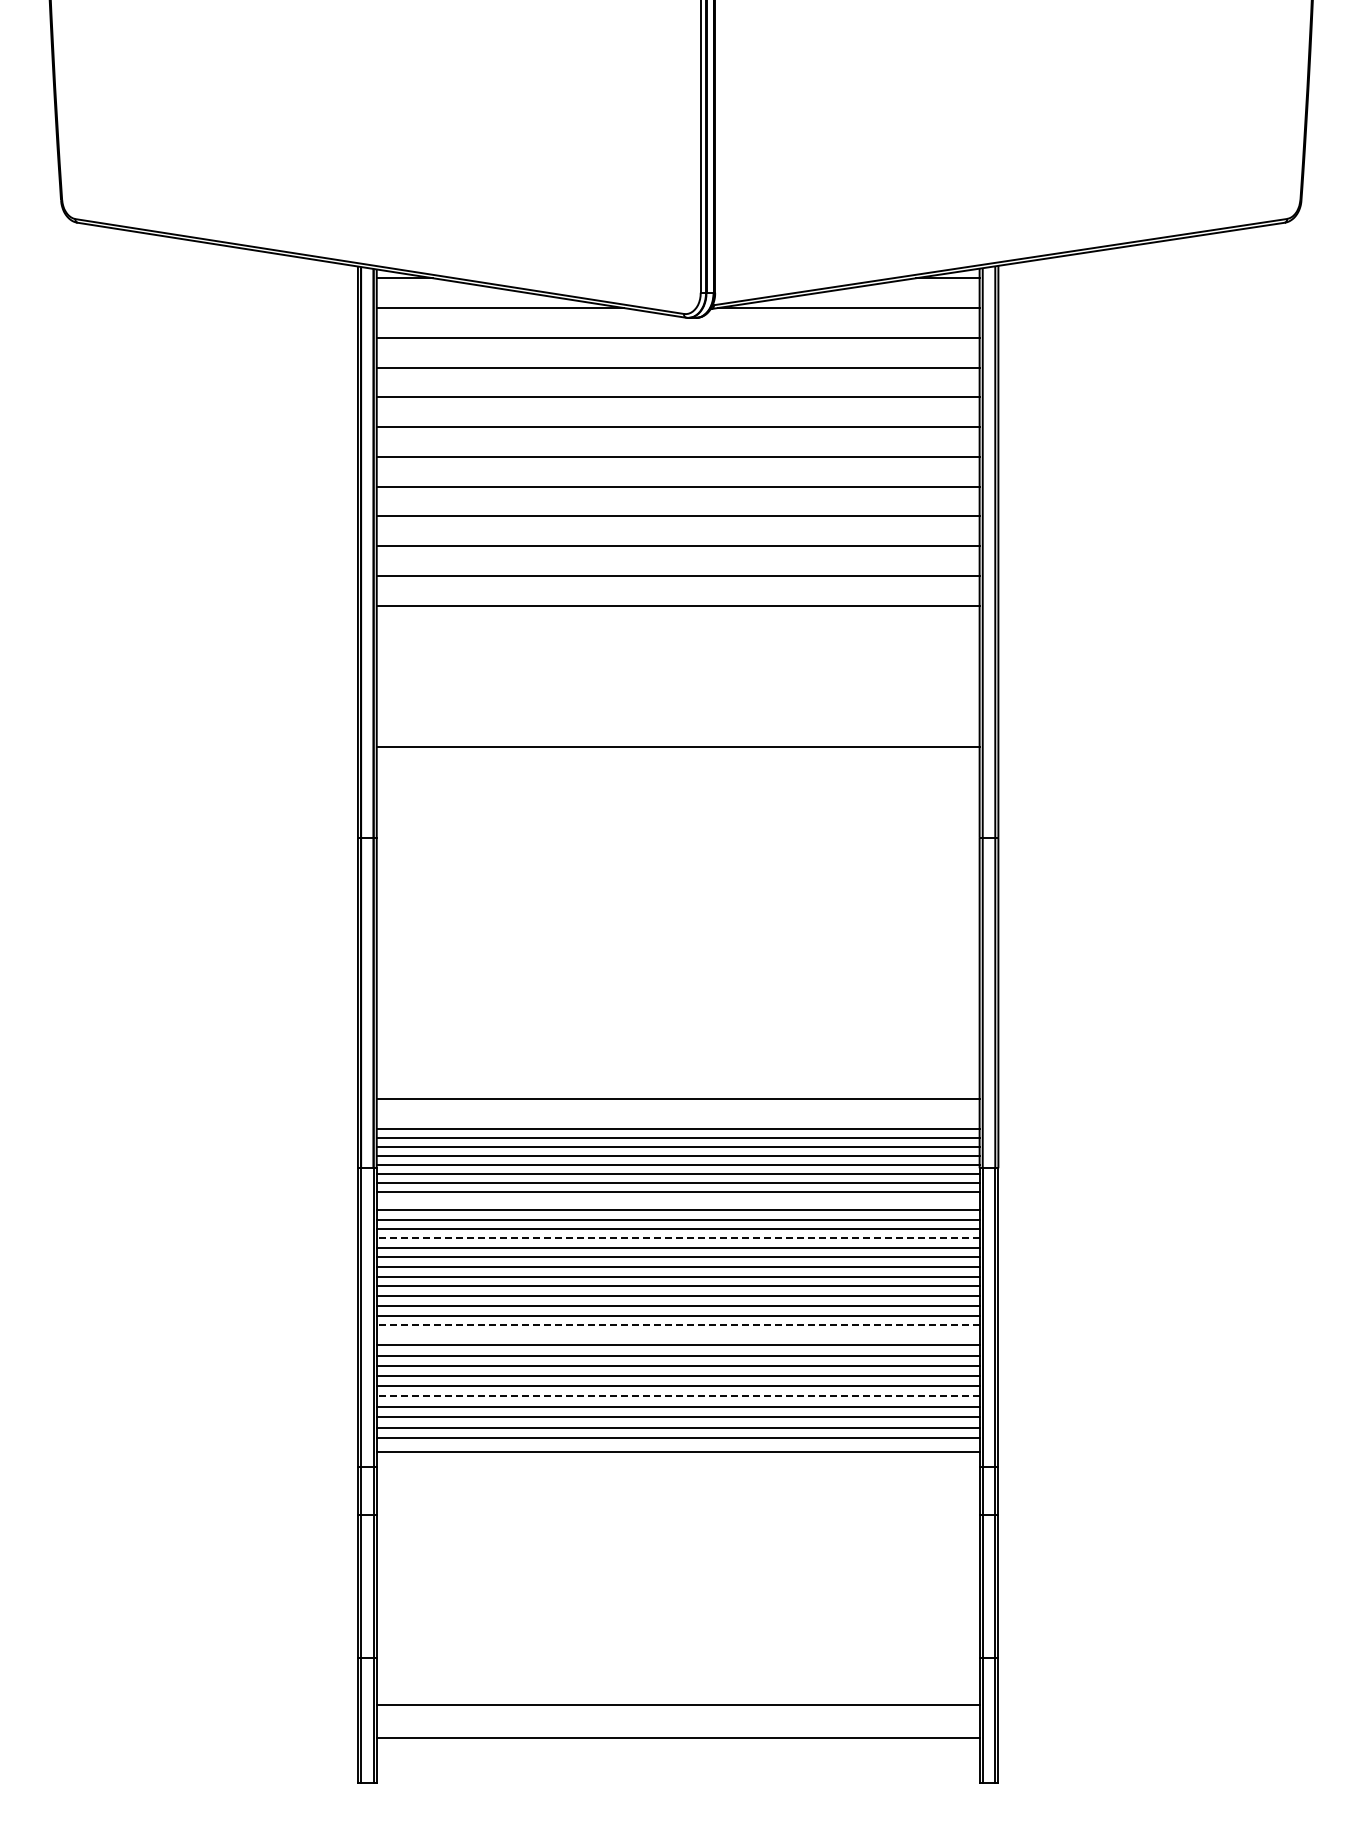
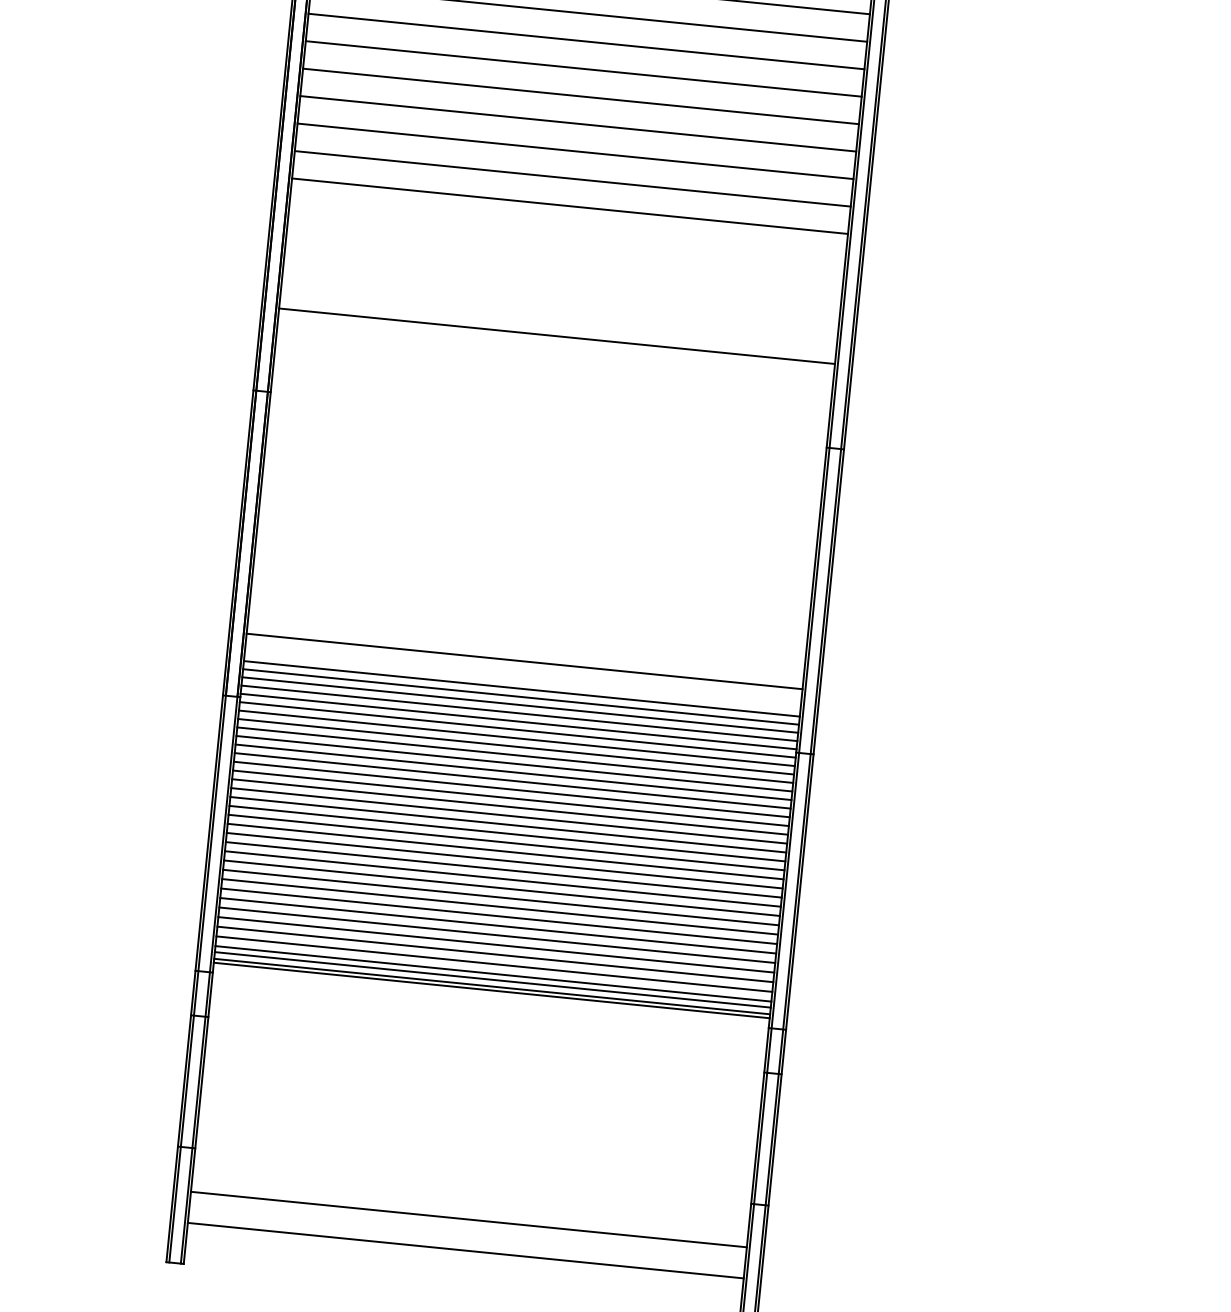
line: (677, 1201) -> (514, 755), added
line: (677, 1238) -> (511, 789), dashed -> solid
line: (677, 1325) -> (503, 869), dashed -> solid
line: (677, 1335) -> (502, 879), added
line: (677, 1396) -> (496, 935), dashed -> solid
line: (677, 1444) -> (492, 979), added
line: (677, 1456) -> (491, 990), added

